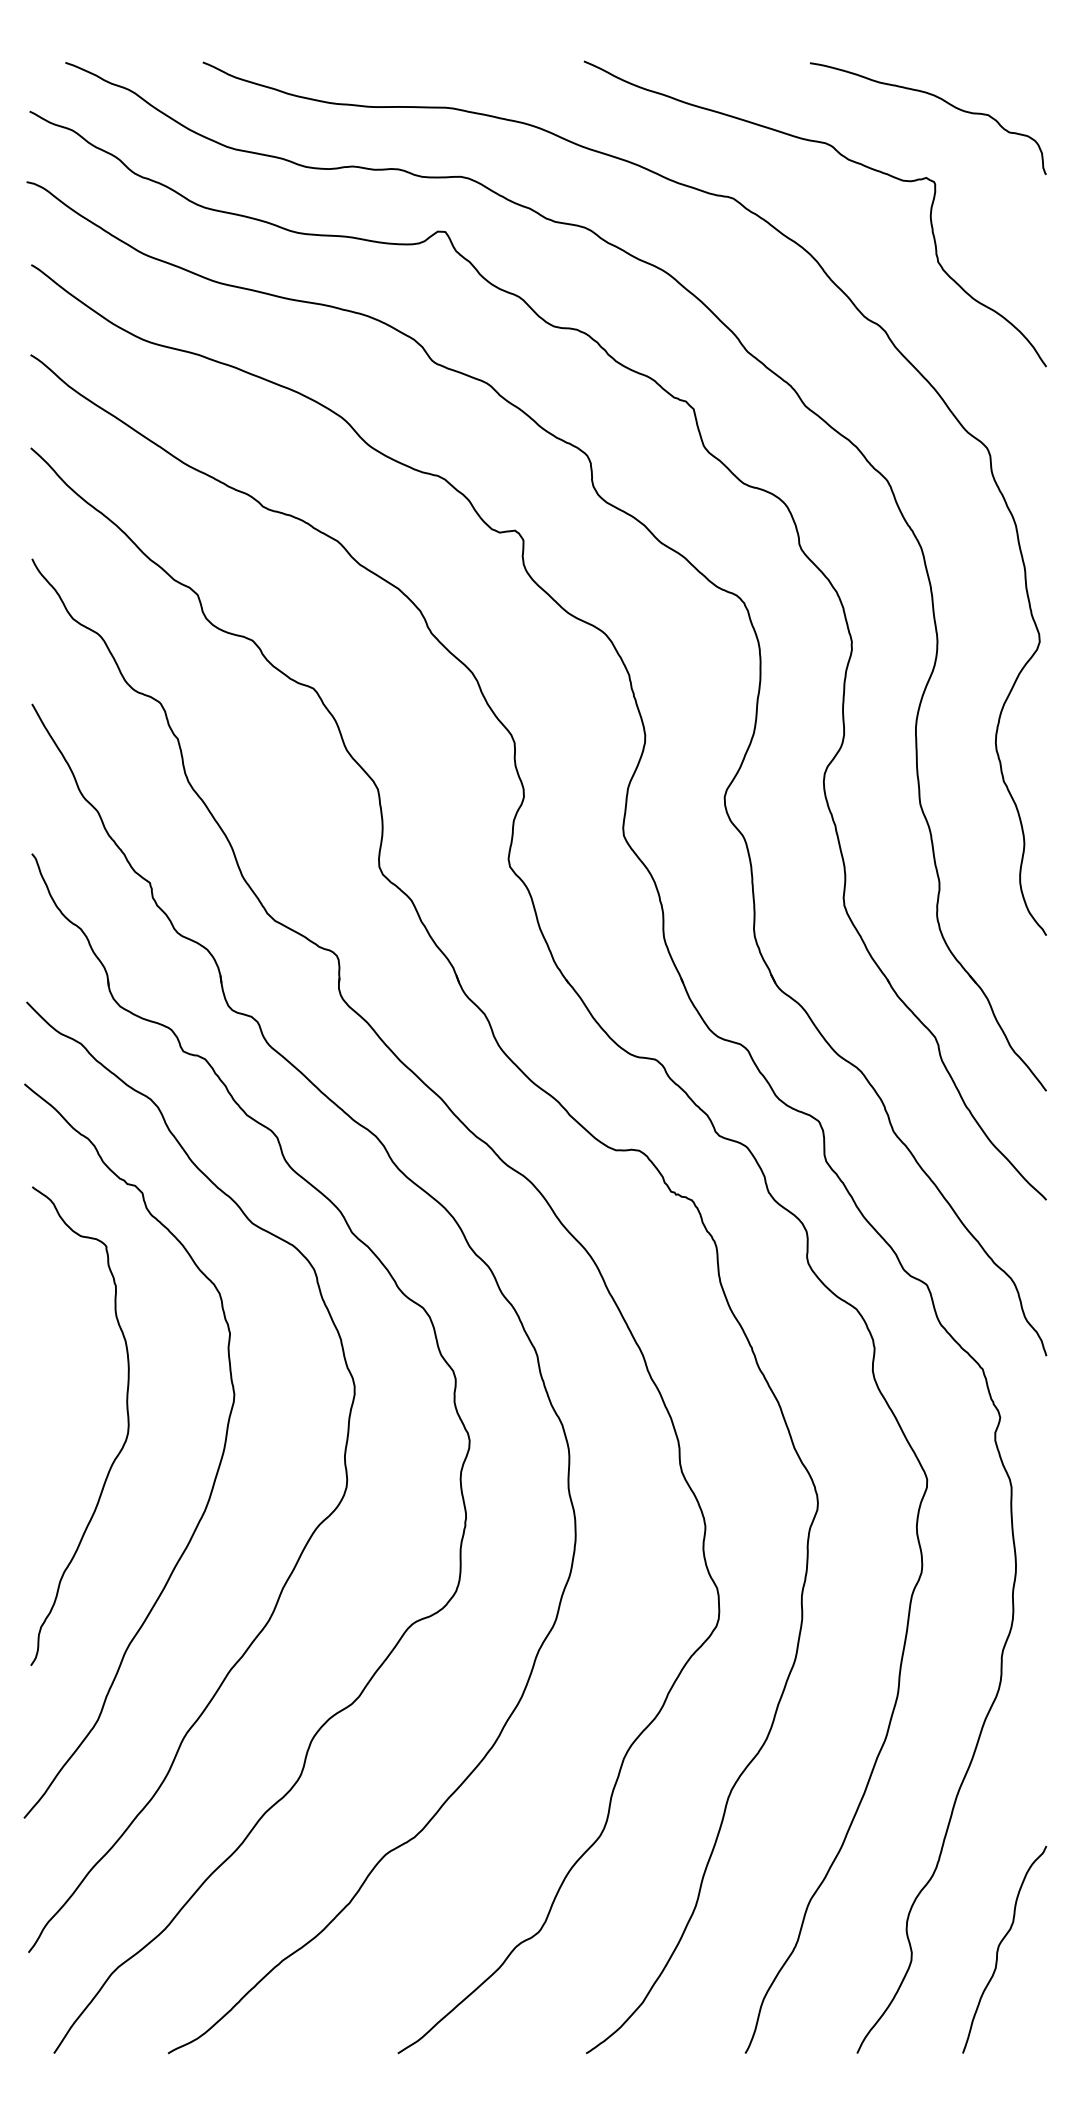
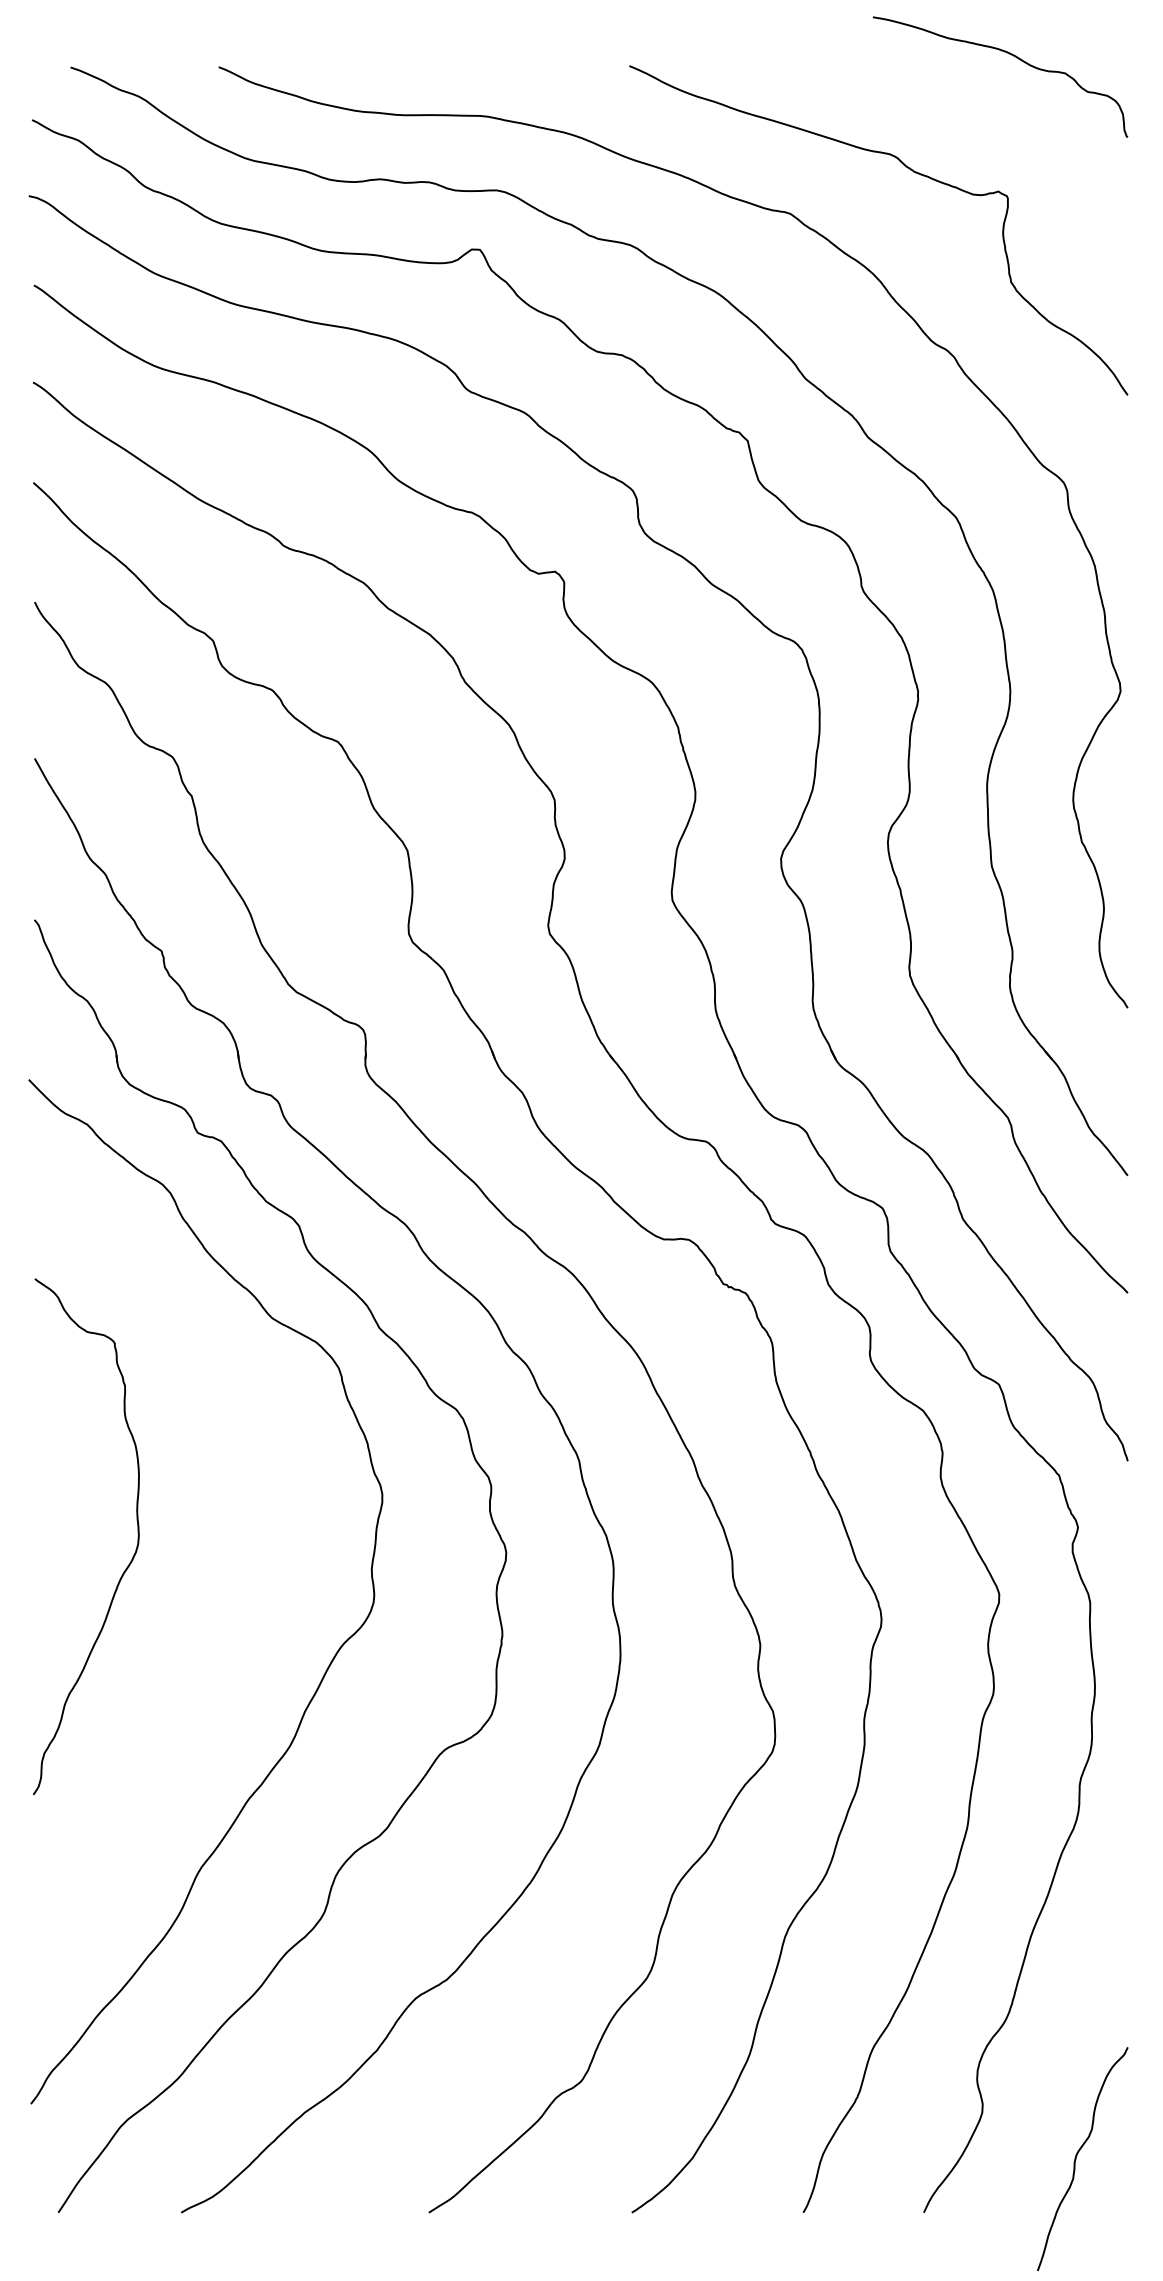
curve: (937, 98) -> (1010, 55), moved
curve: (215, 1474) -> (232, 1588), removed
curve: (999, 1948) -> (1077, 2157), moved

